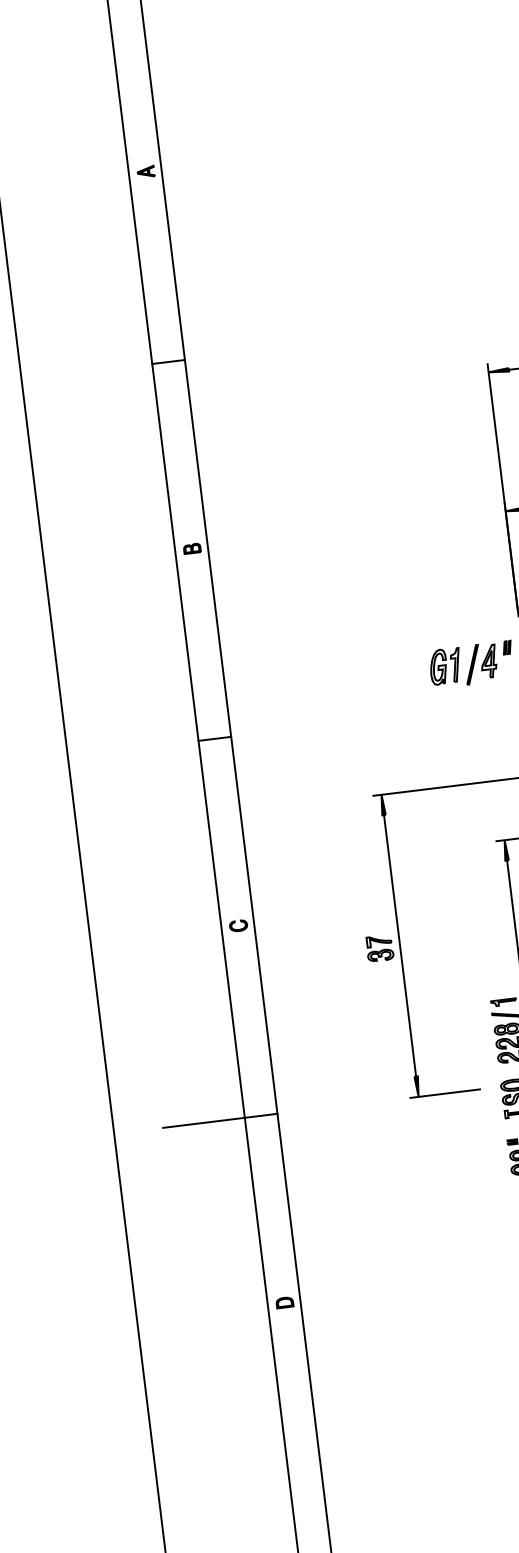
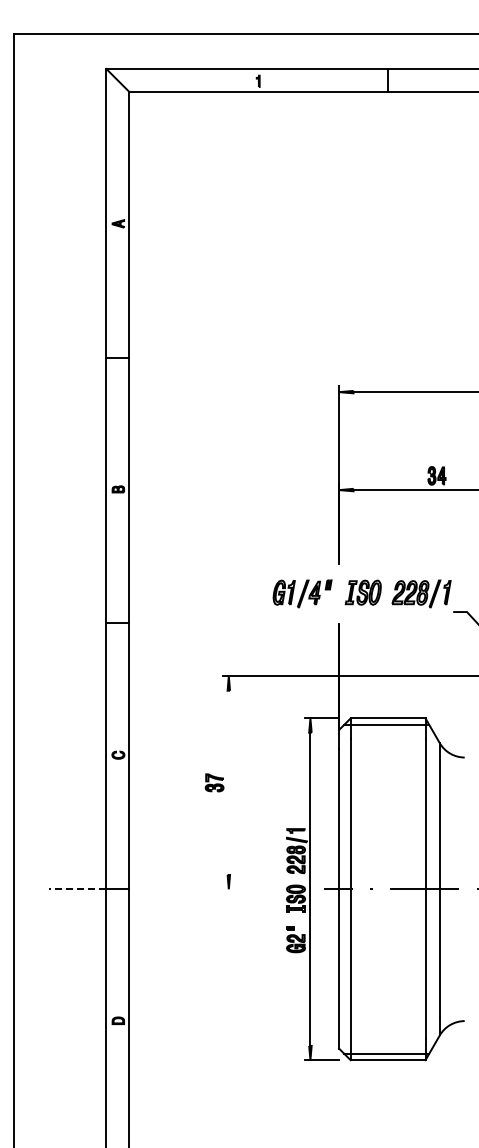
line: (399, 945) -> (228, 782), removed
line: (445, 1093) -> (247, 889), removed
line: (203, 1123) -> (77, 889), solid -> dashed

